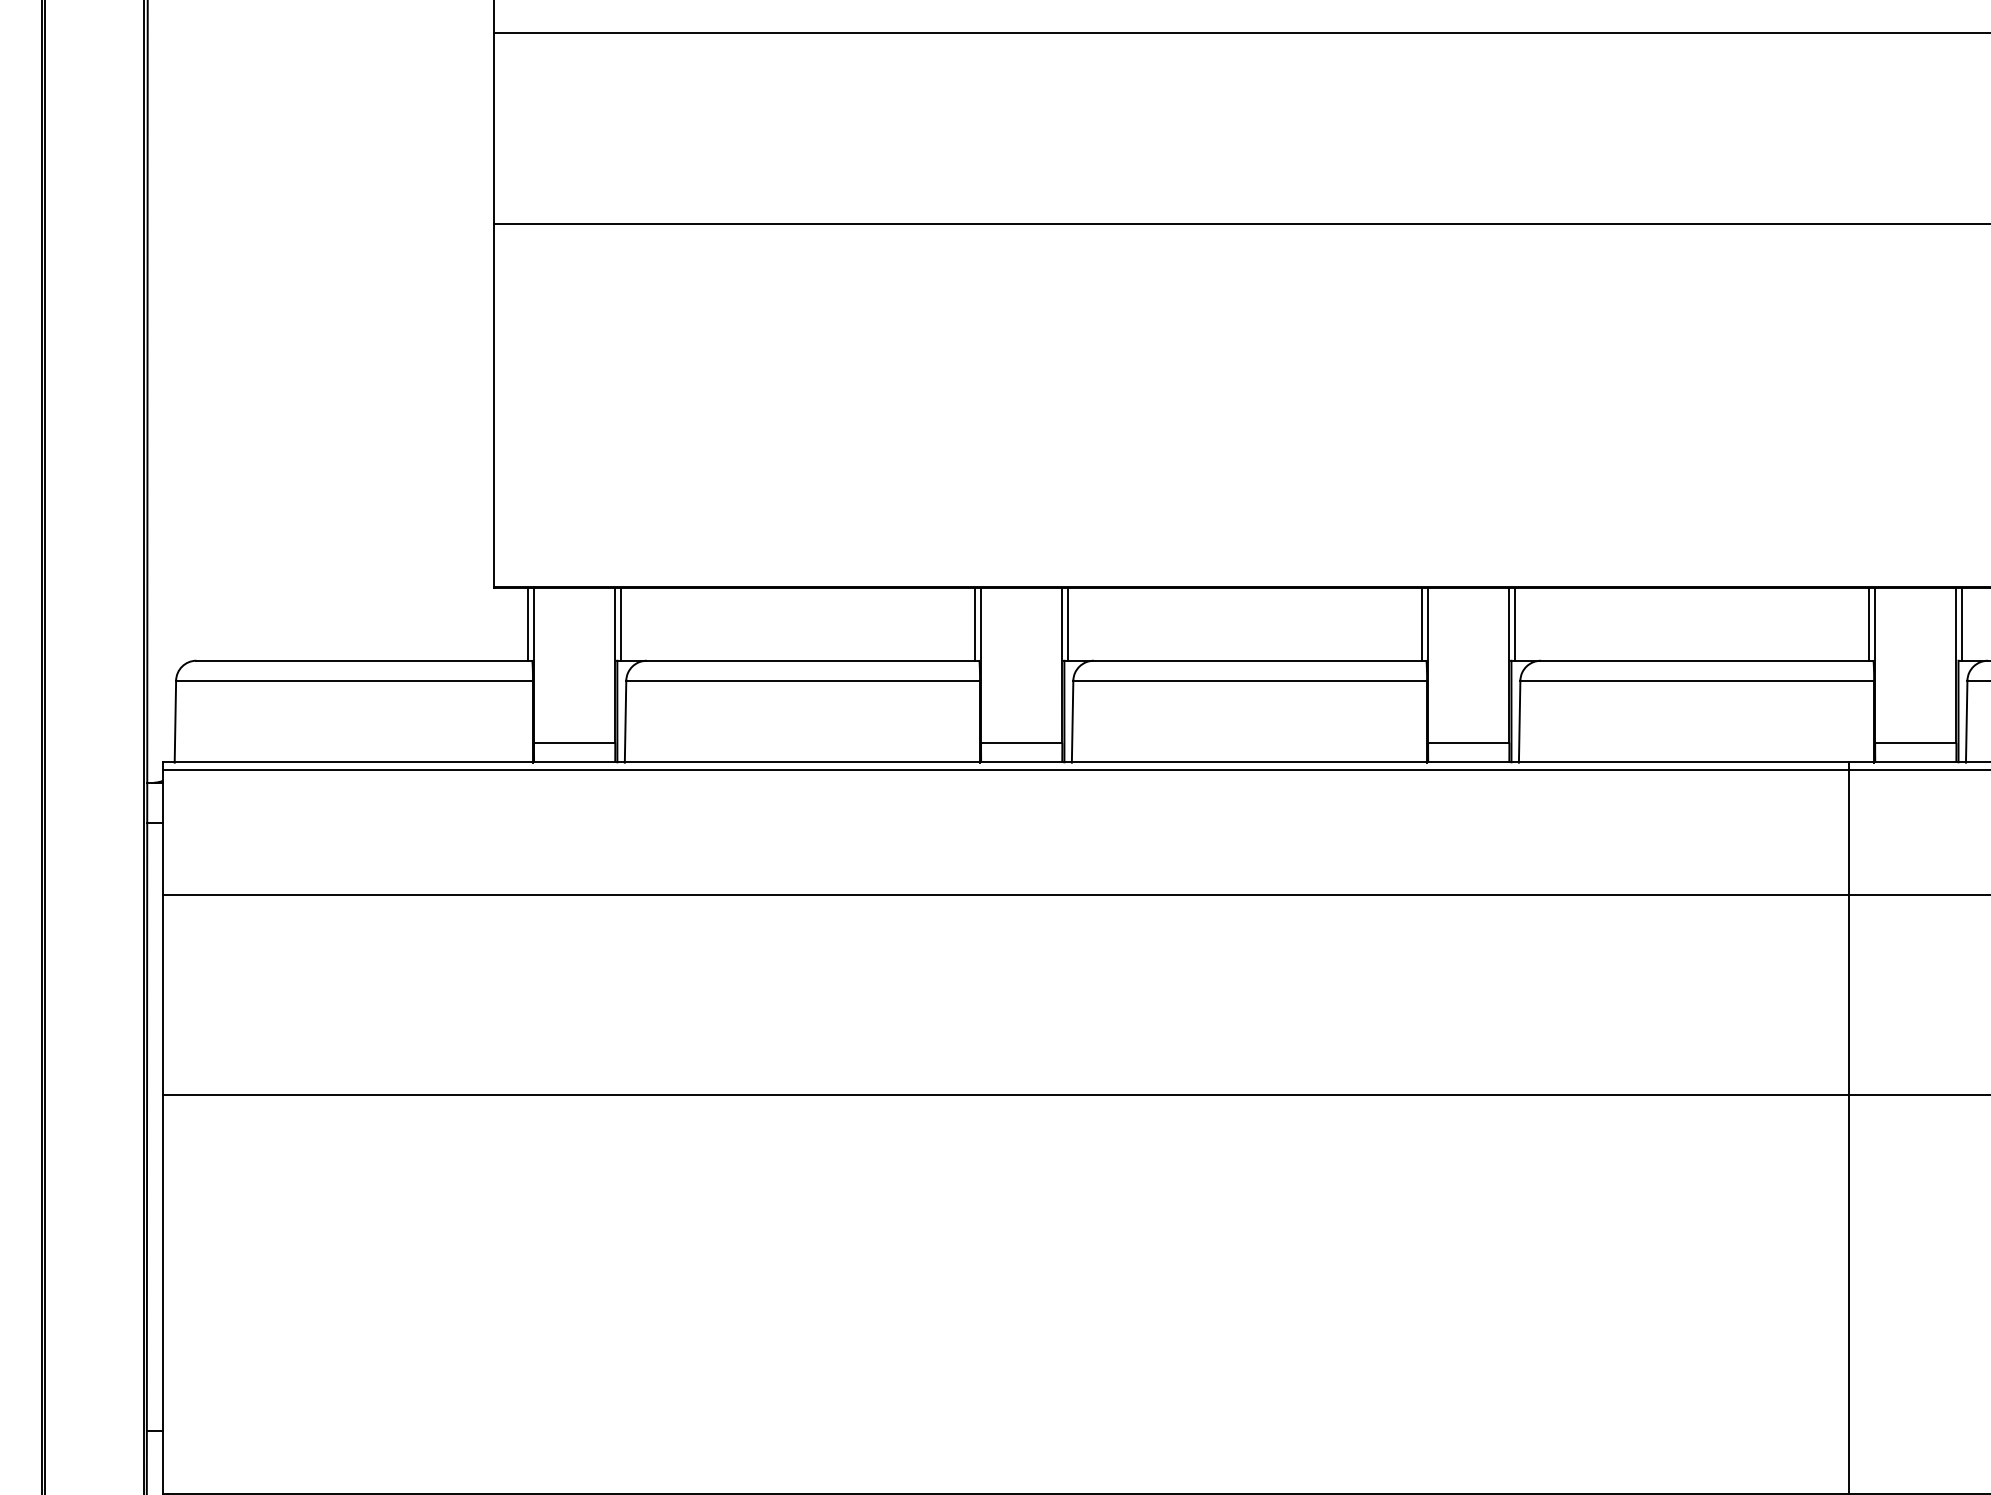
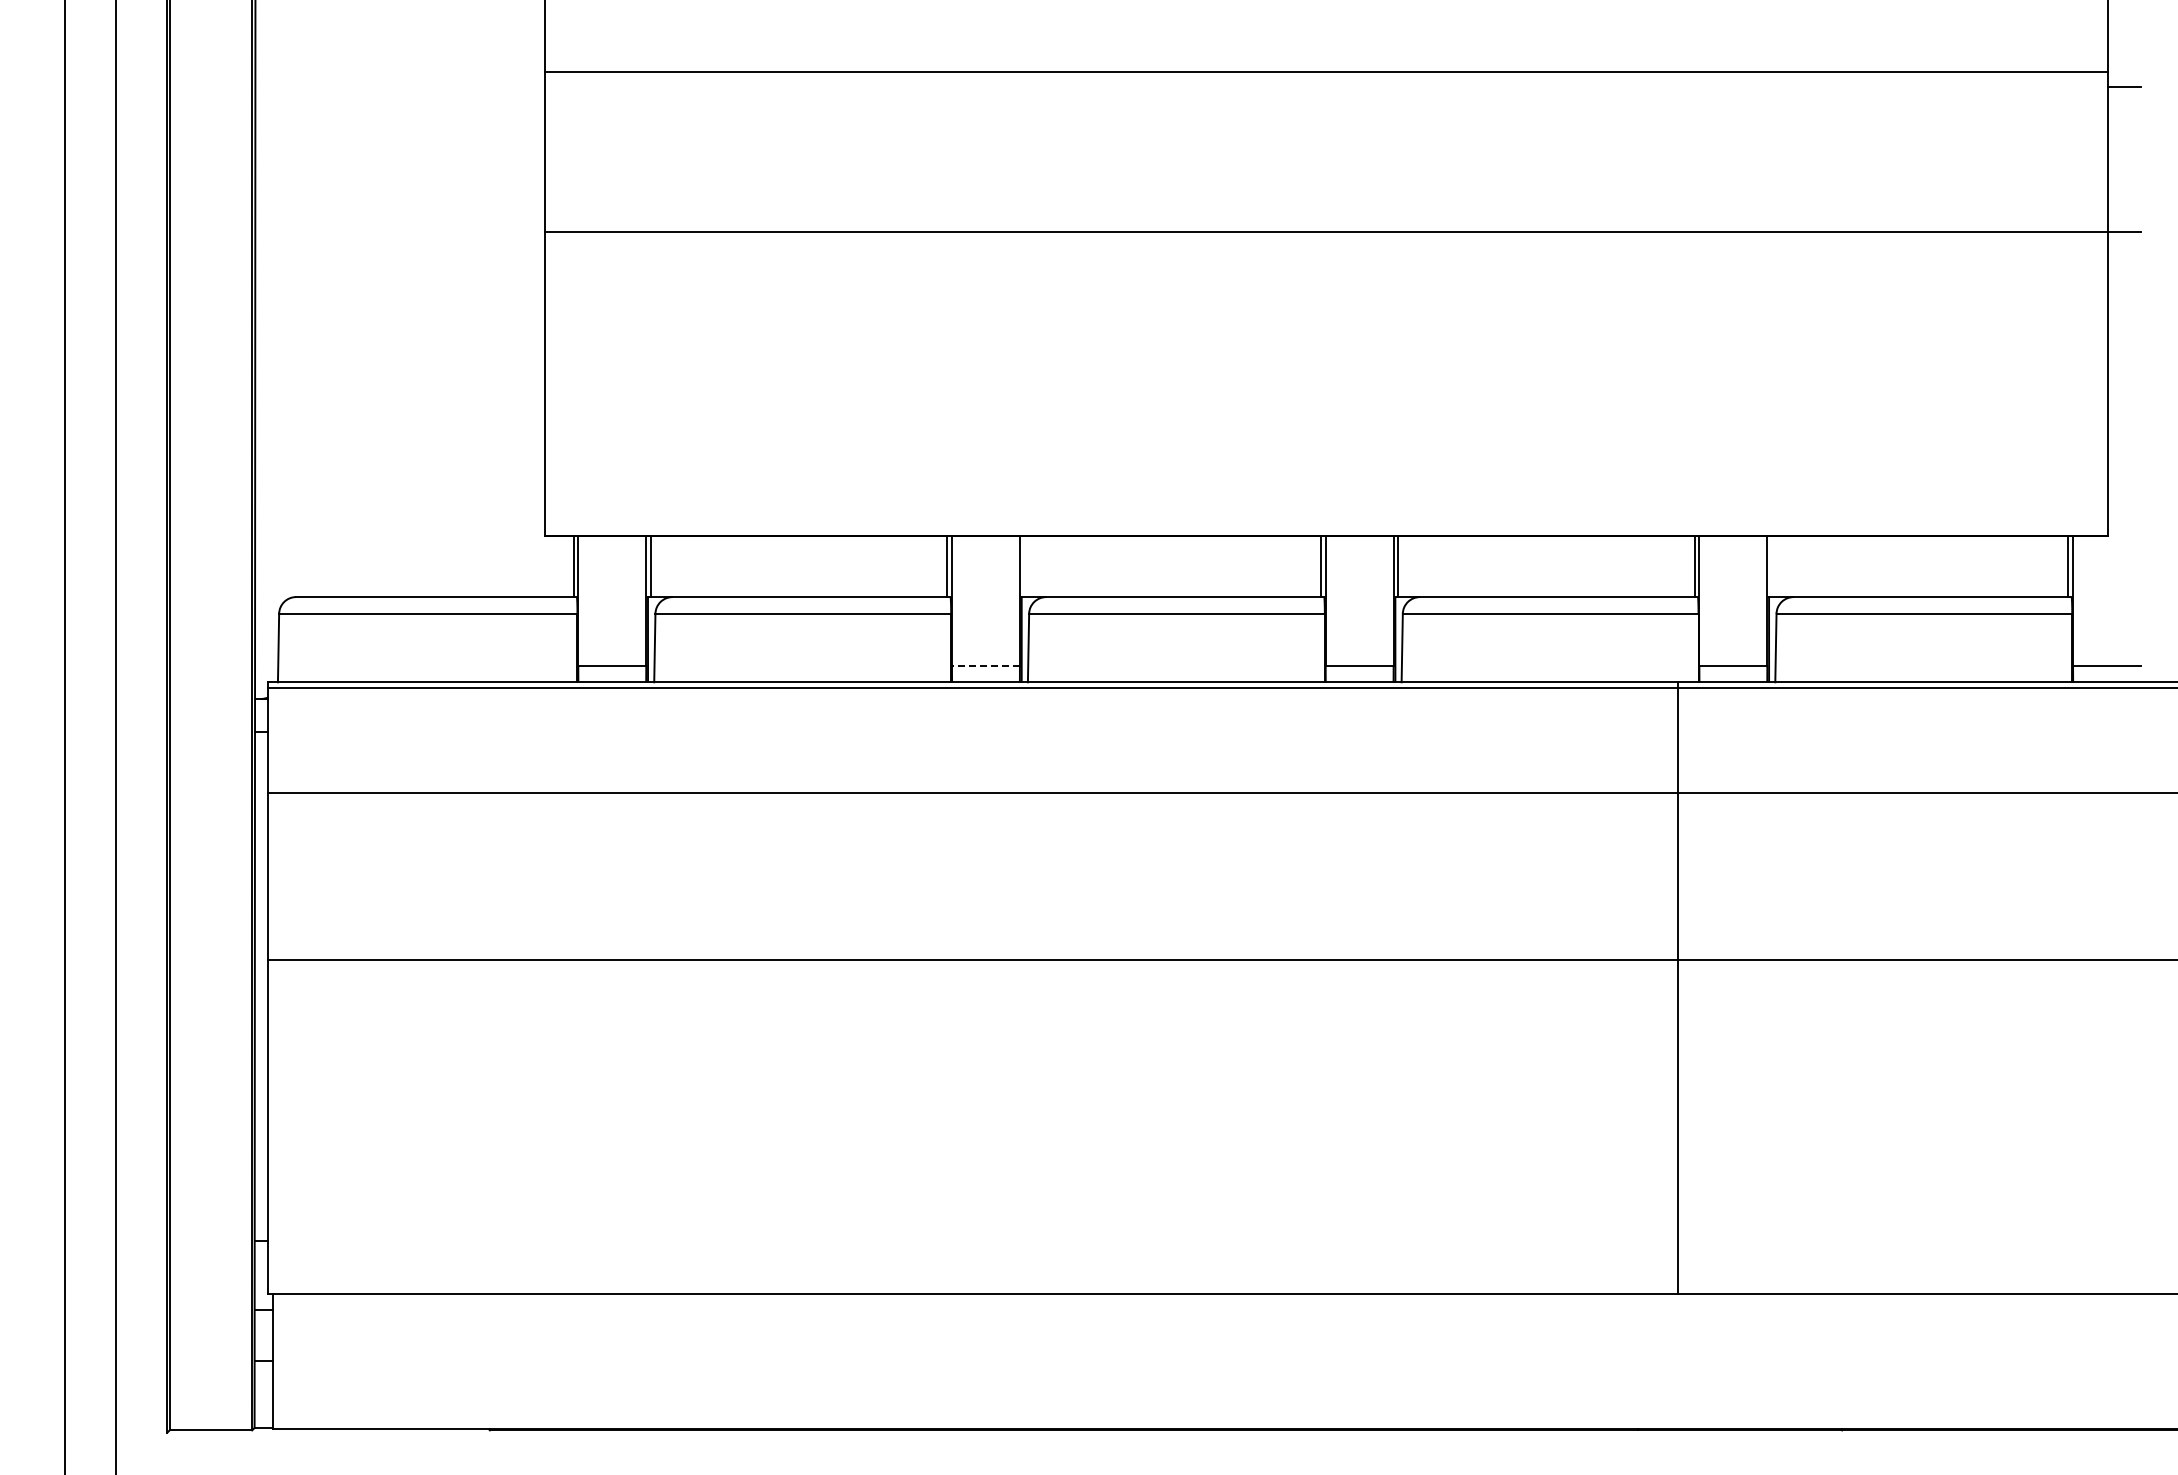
line: (1067, 624) -> (1024, 566), removed
line: (1962, 624) -> (1772, 566), removed
line: (1021, 742) -> (985, 665), solid -> dashed

